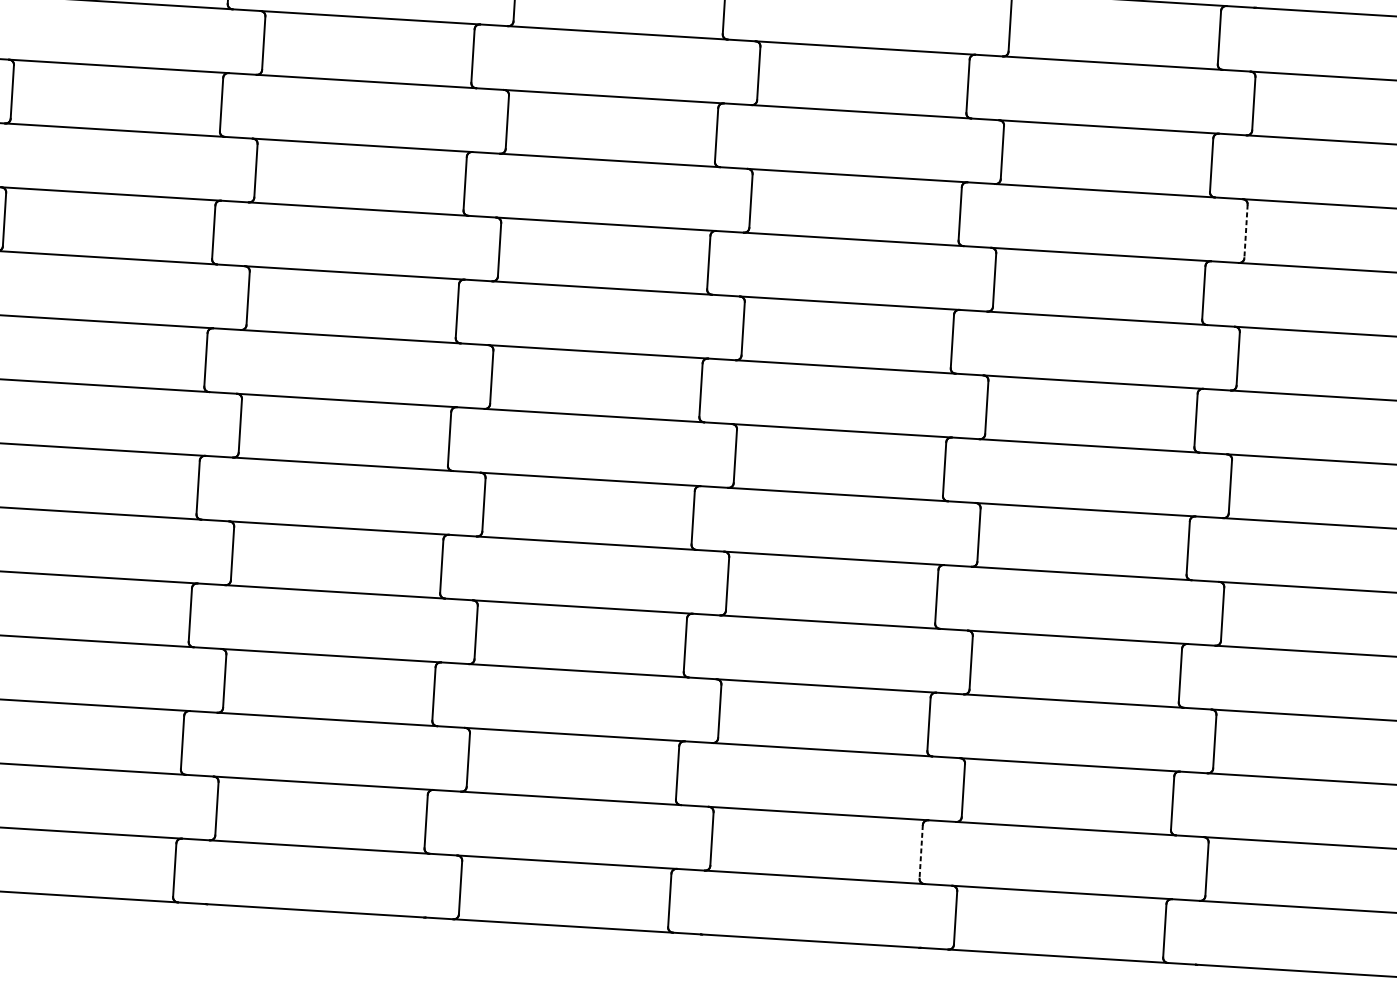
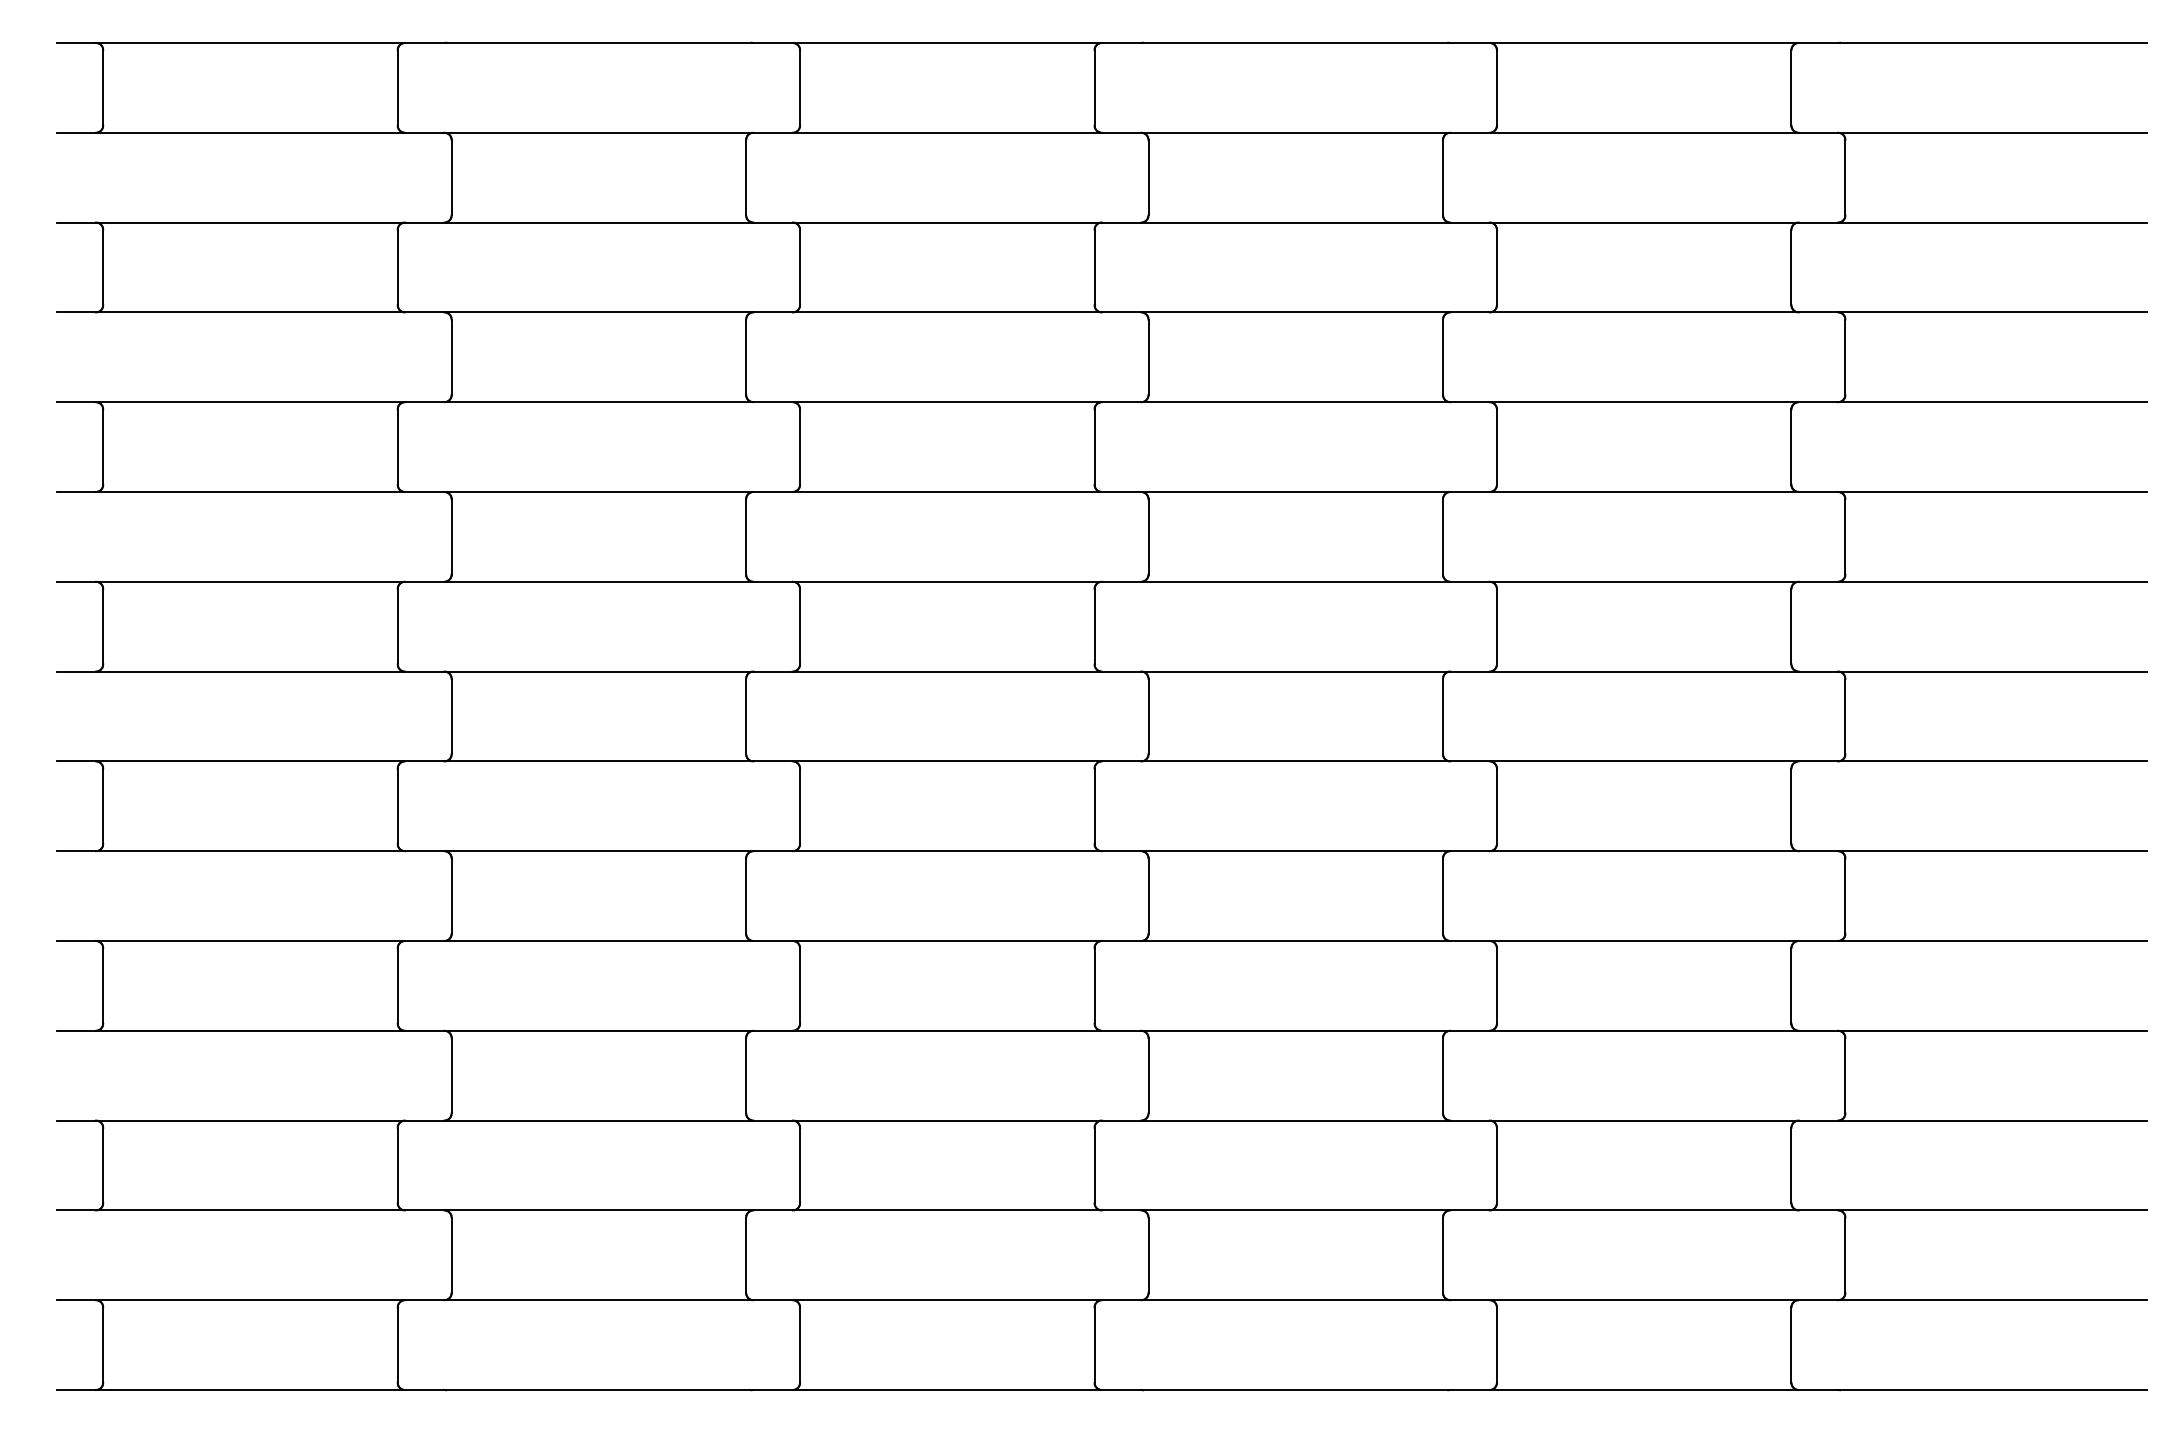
line: (1246, 231) -> (1845, 357), dashed -> solid
line: (921, 851) -> (1443, 1255), dashed -> solid

